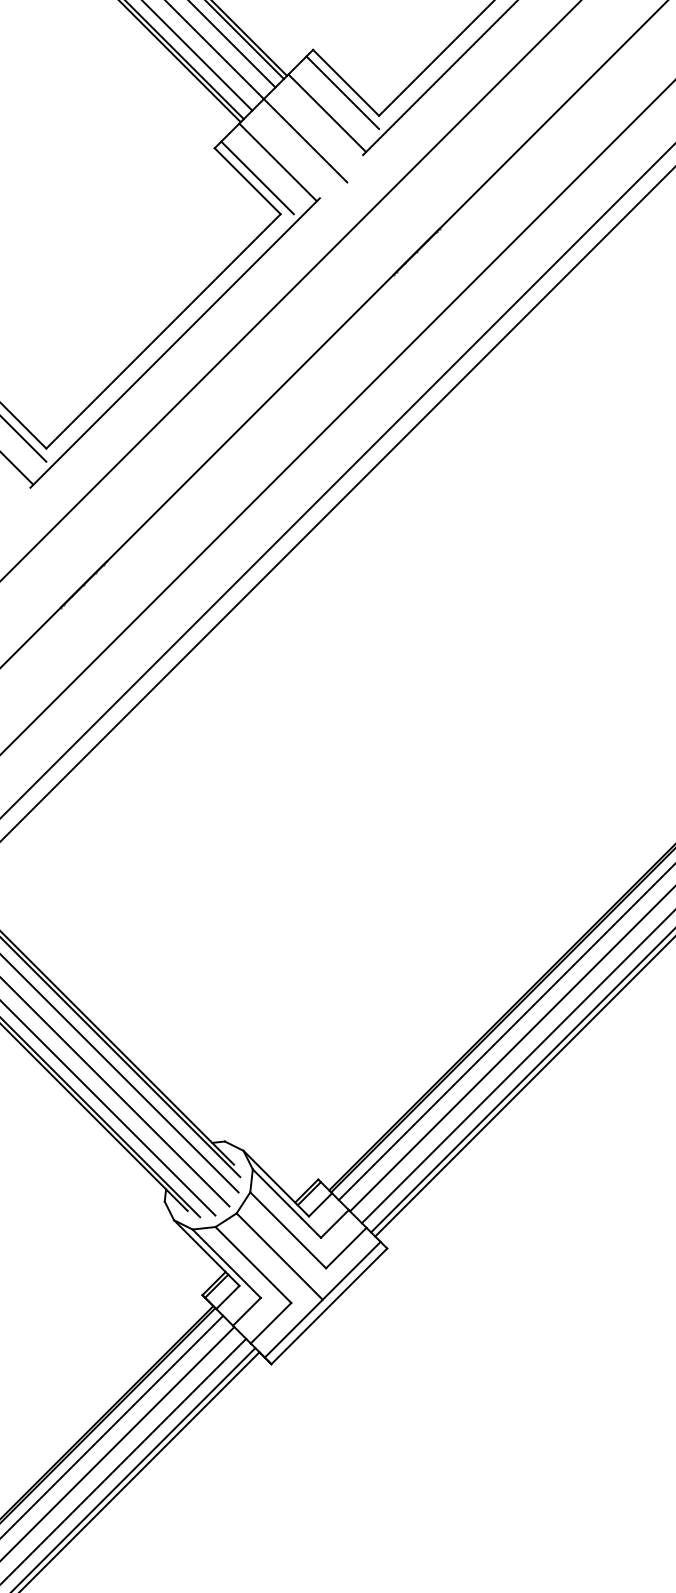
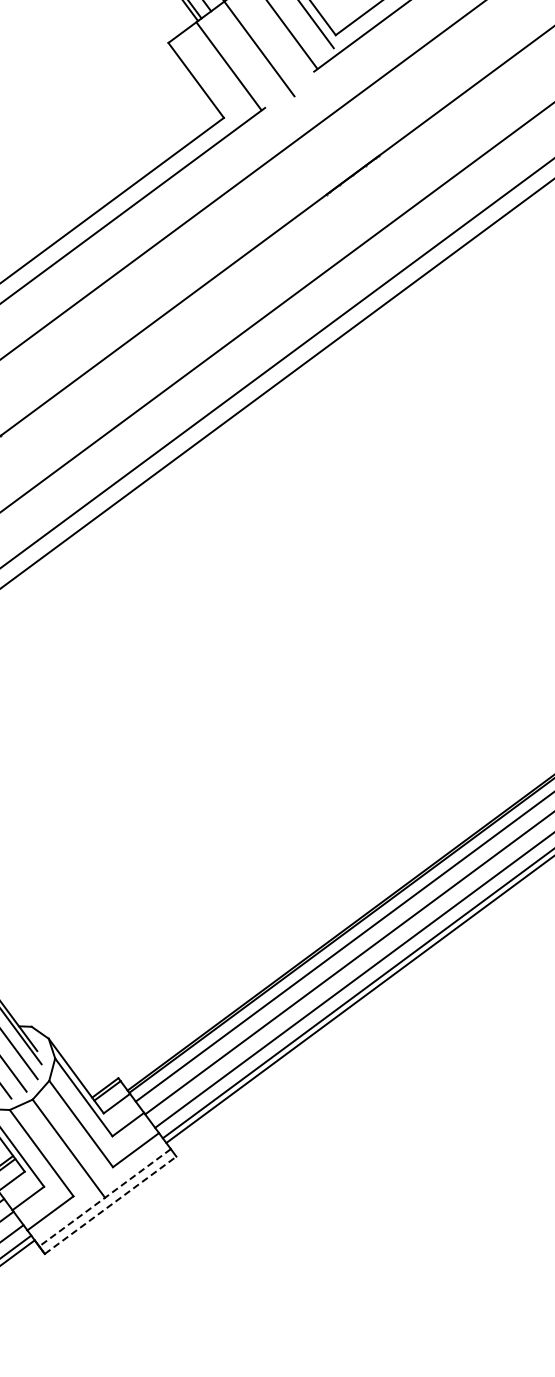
line: (257, 177) -> (206, 78), removed
line: (322, 1299) -> (104, 1197), solid -> dashed
line: (329, 1306) -> (110, 1205), solid -> dashed

